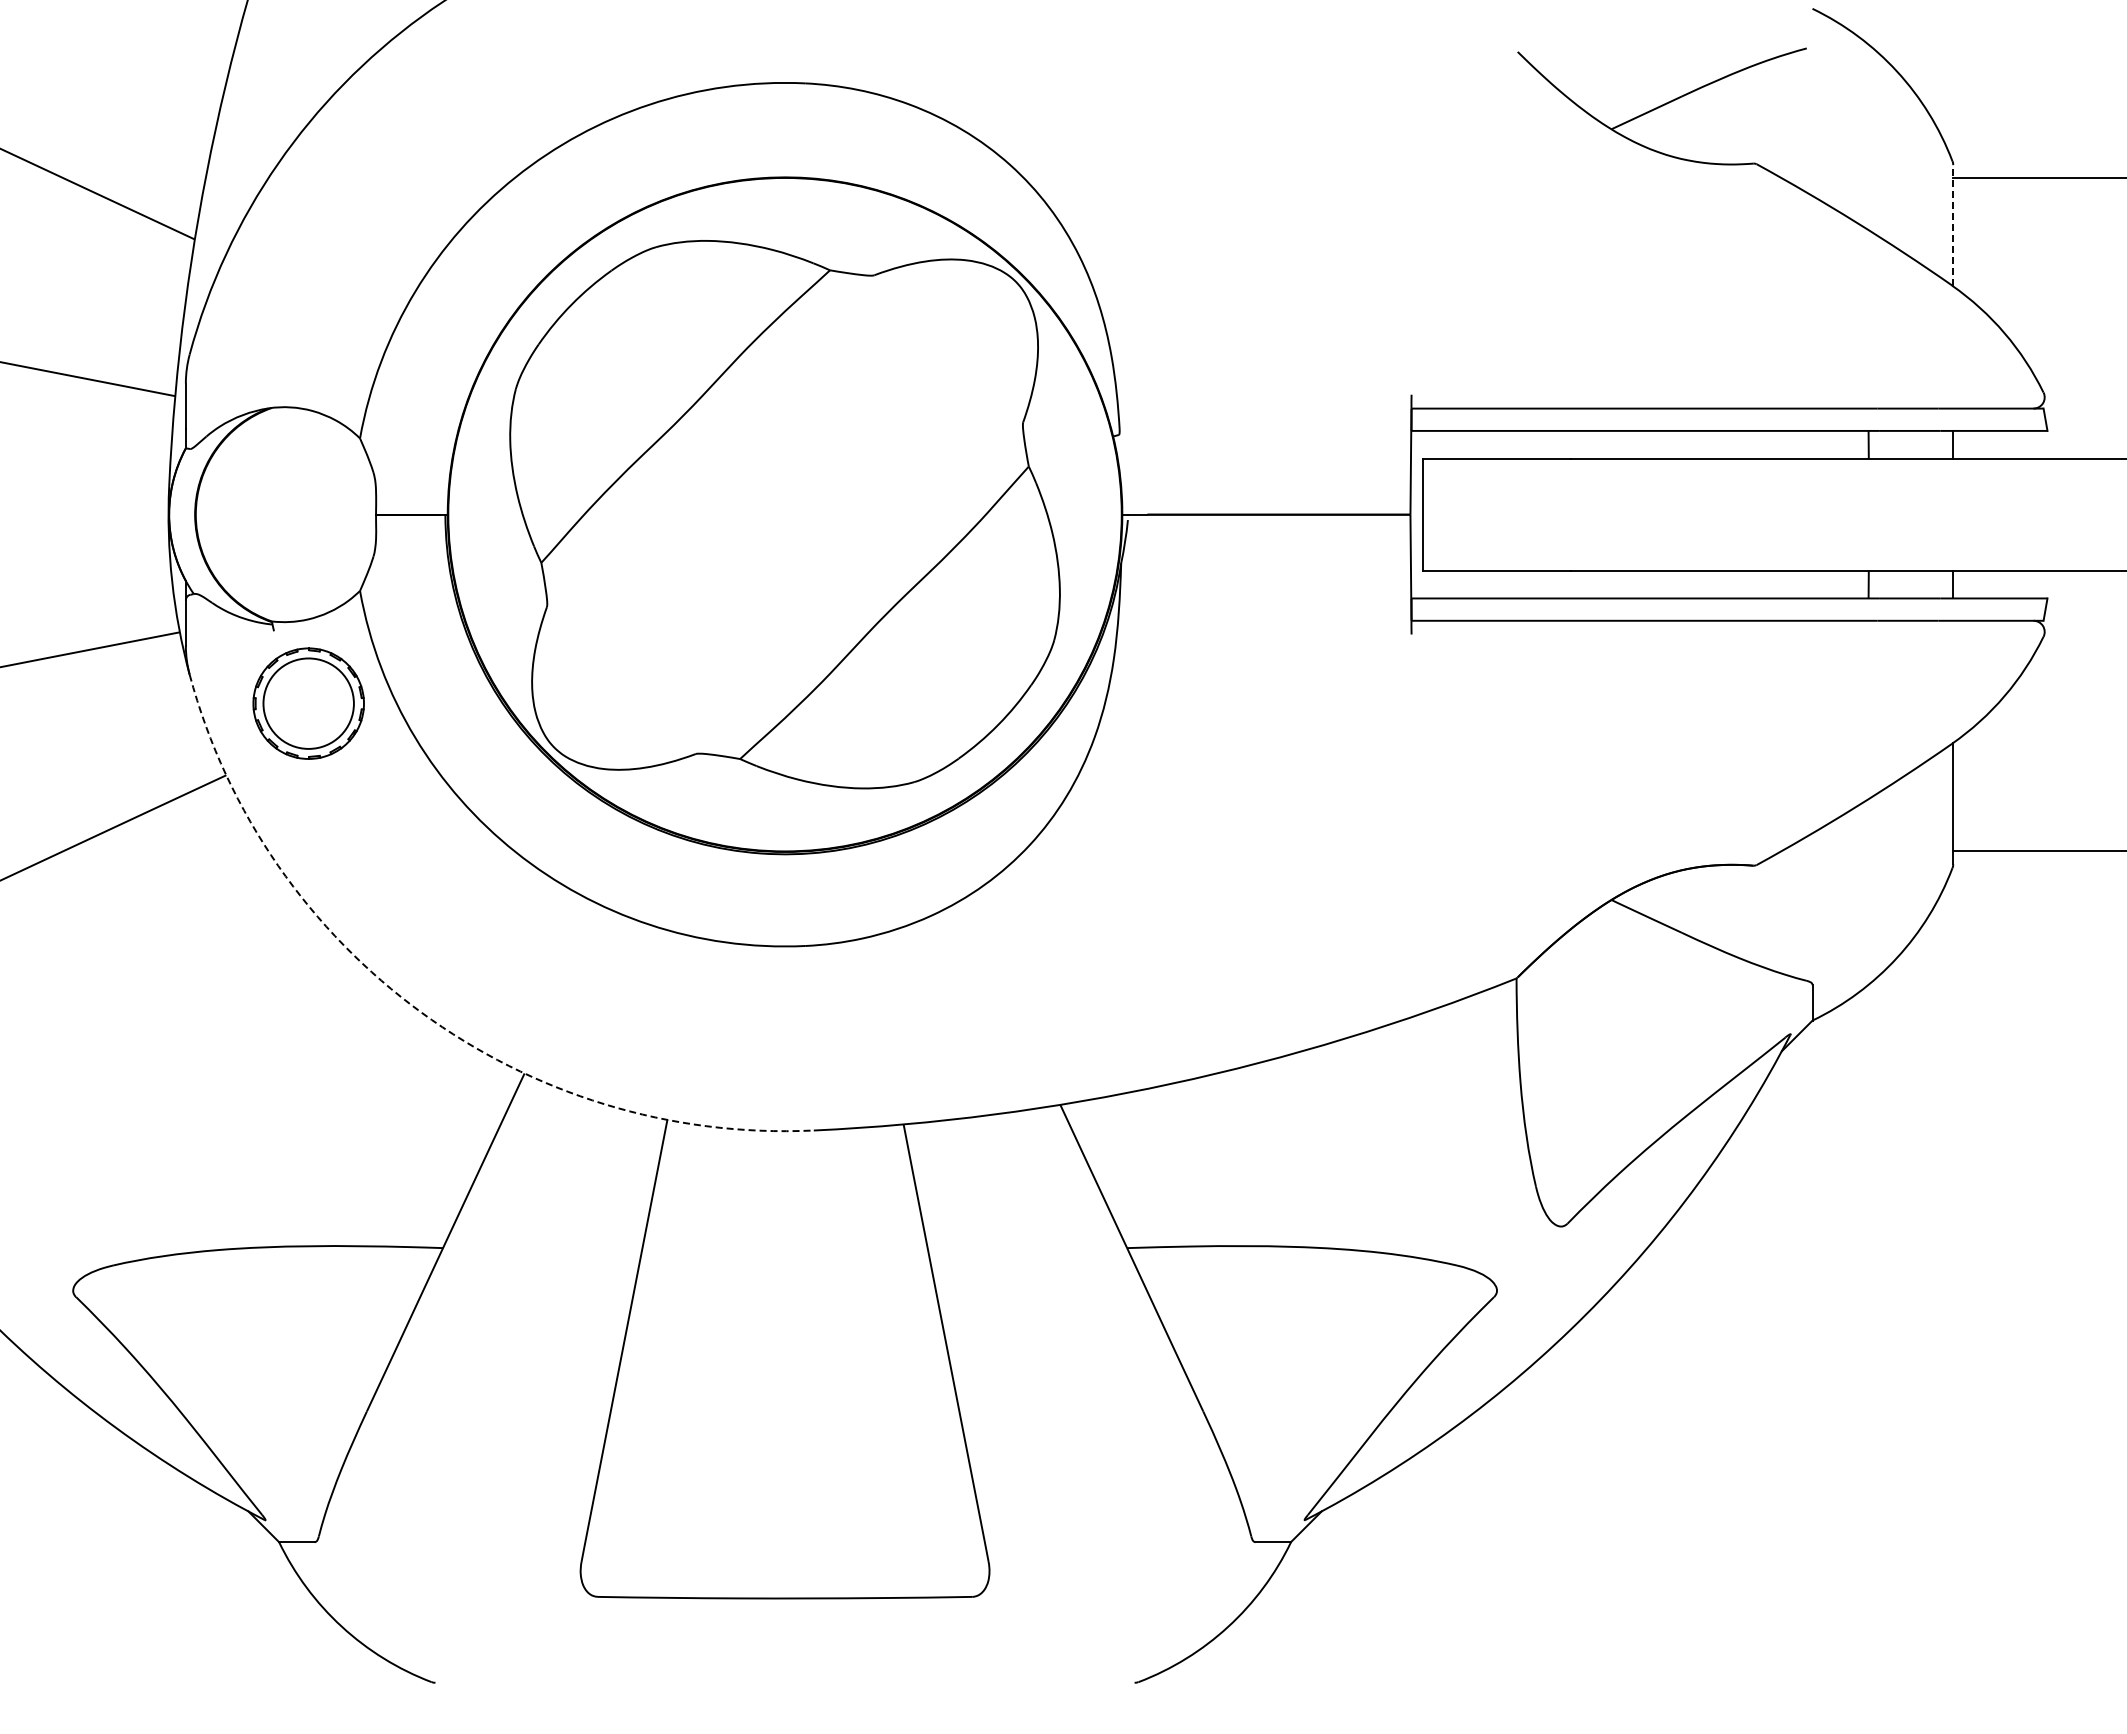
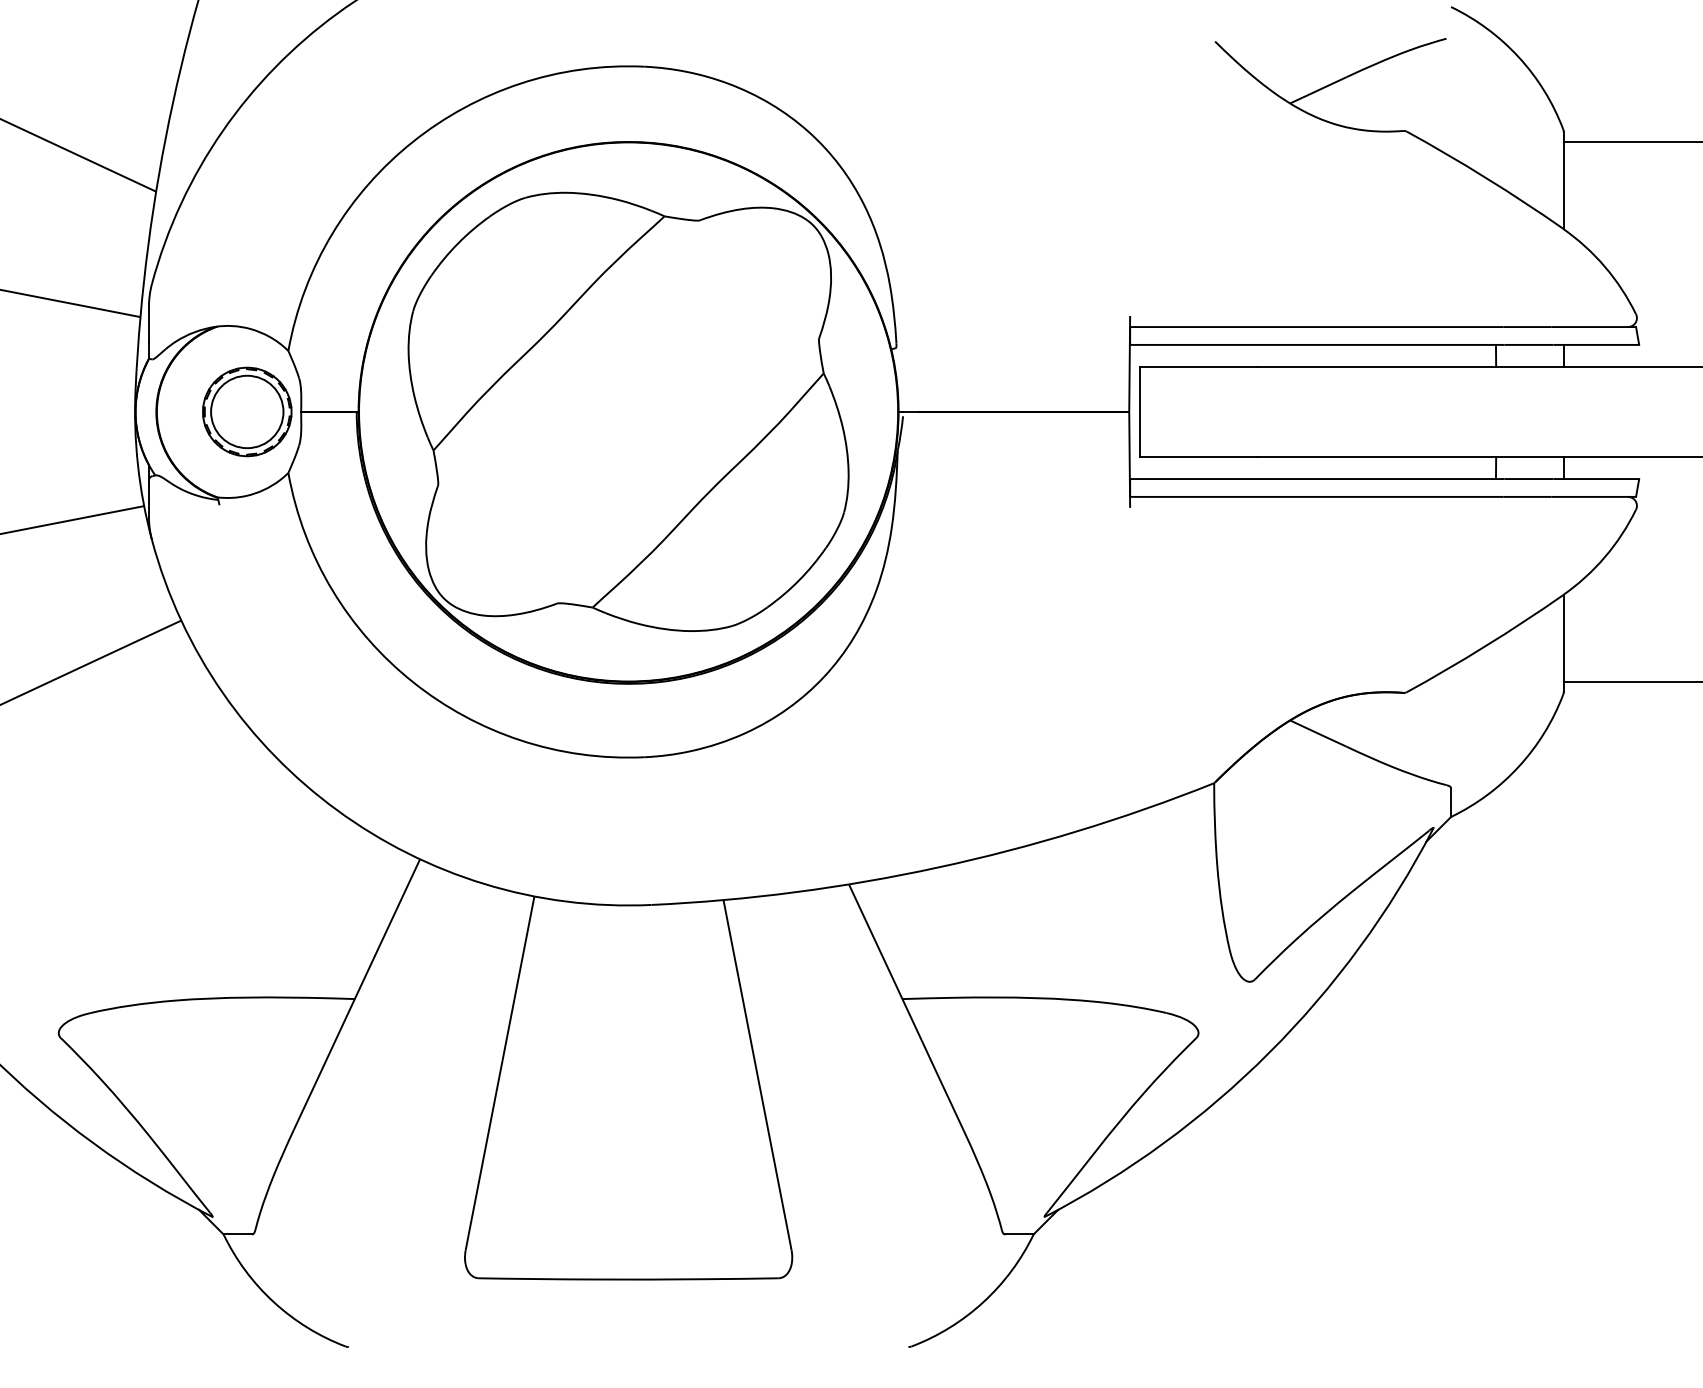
line: (1953, 225) -> (1563, 180), dashed -> solid
part: (308, 703) -> (247, 411), moved
arc: (421, 1012) -> (337, 810), dashed -> solid

